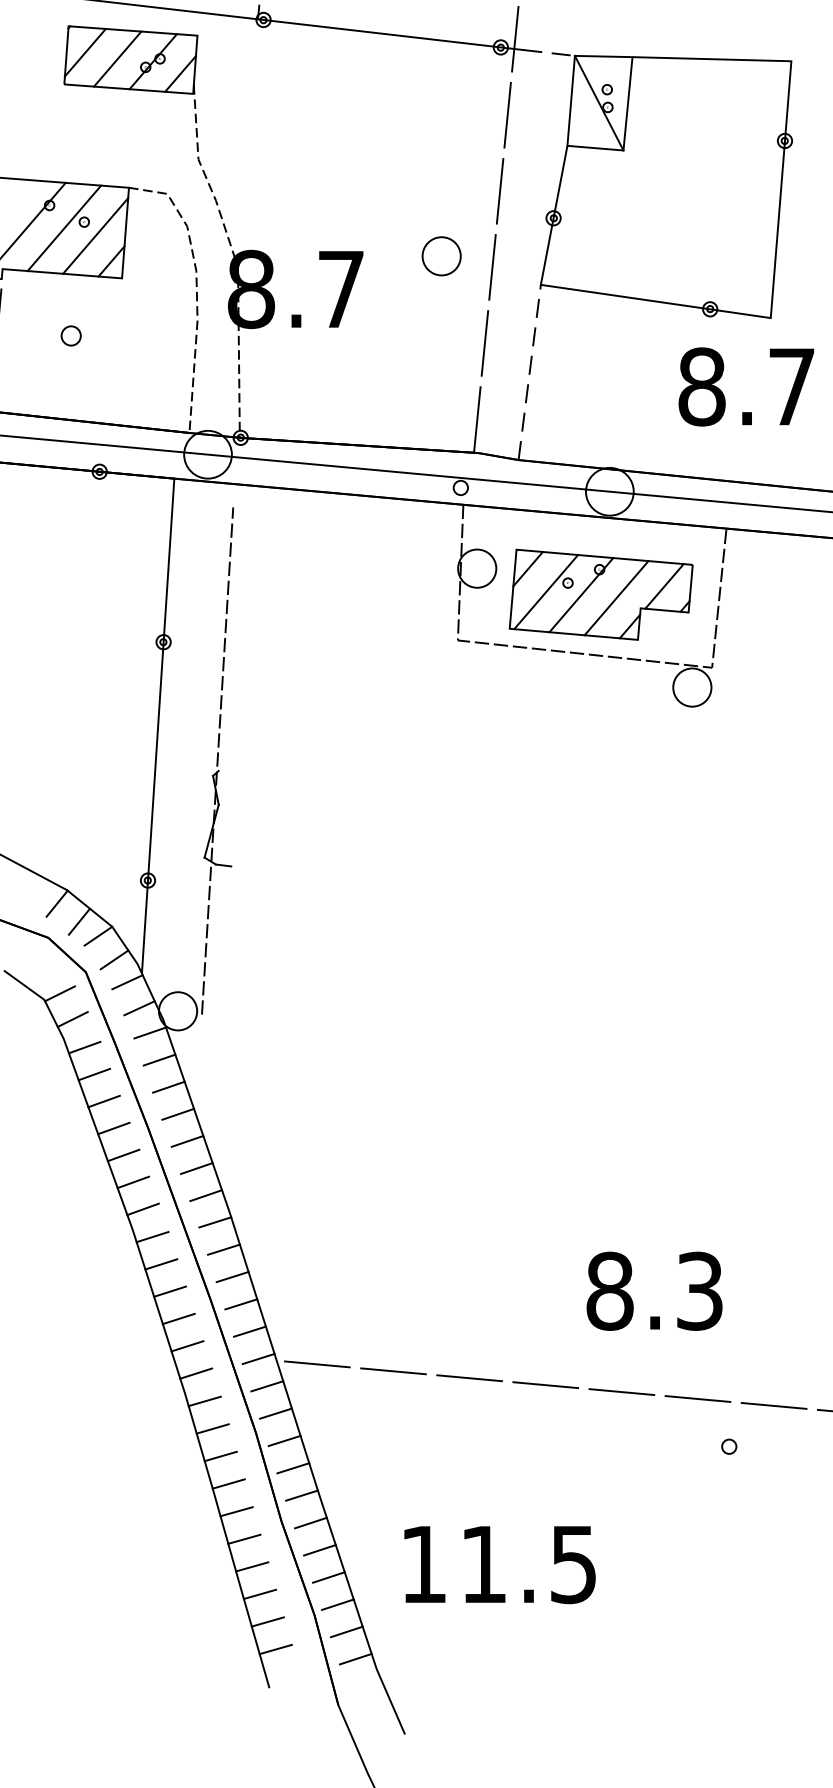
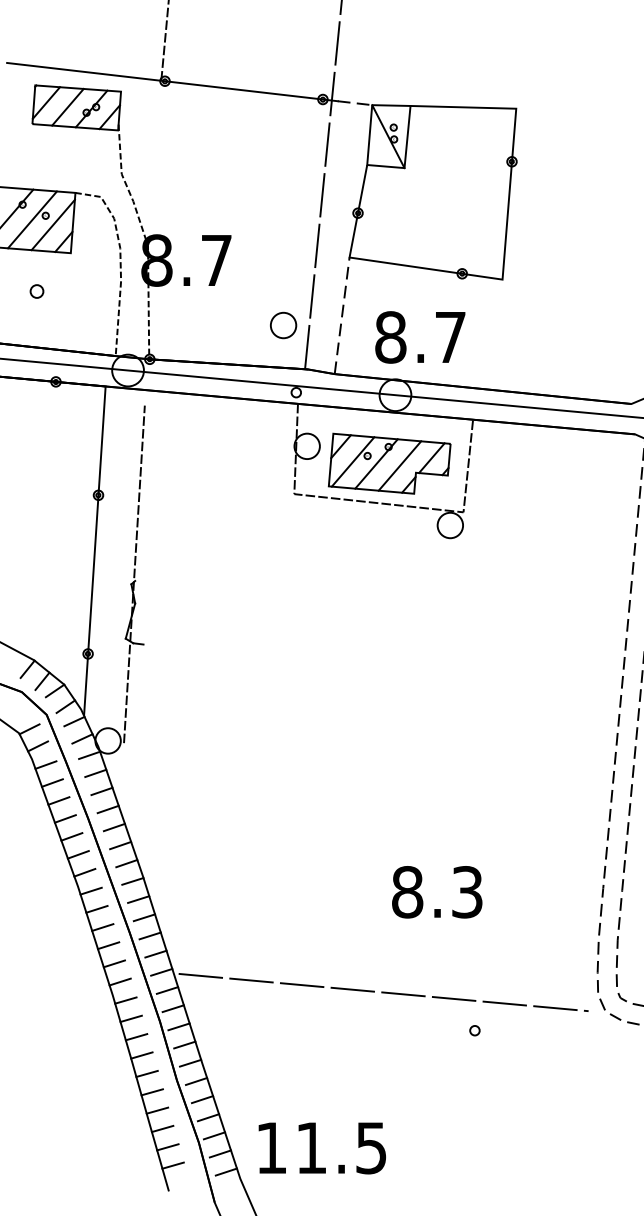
part: (441, 256) -> (283, 325), moved
text: (746, 387) -> (420, 337), moved
text: (654, 1291) -> (437, 892), moved
text: (498, 1565) -> (321, 1148), moved

